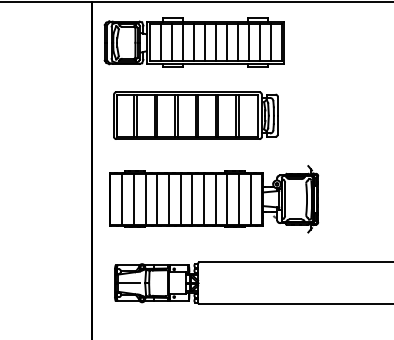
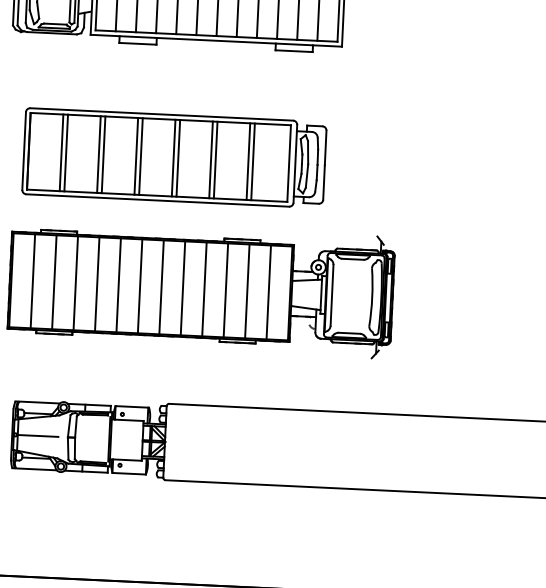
part: (195, 115) -> (173, 157), moved

